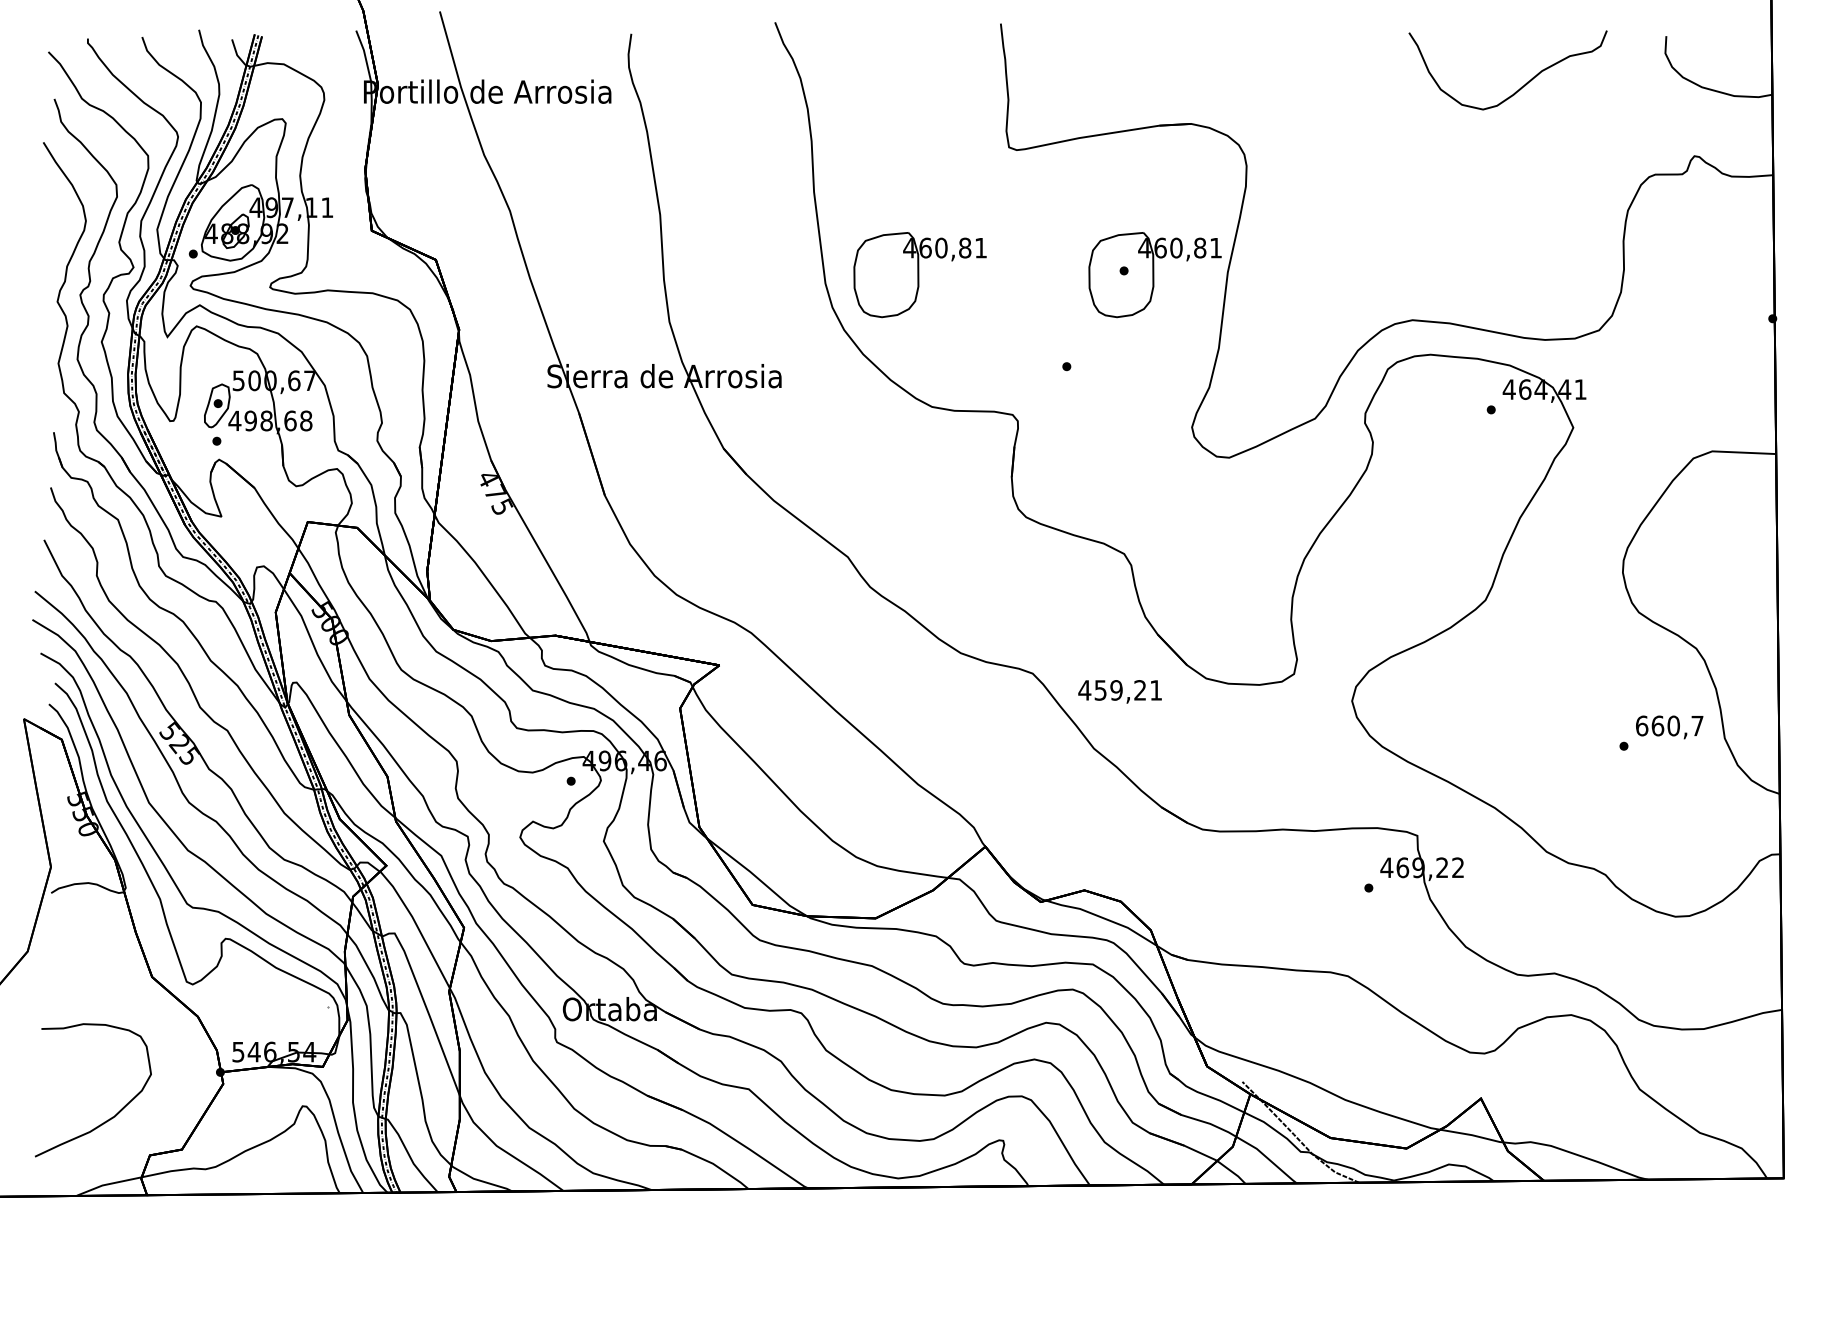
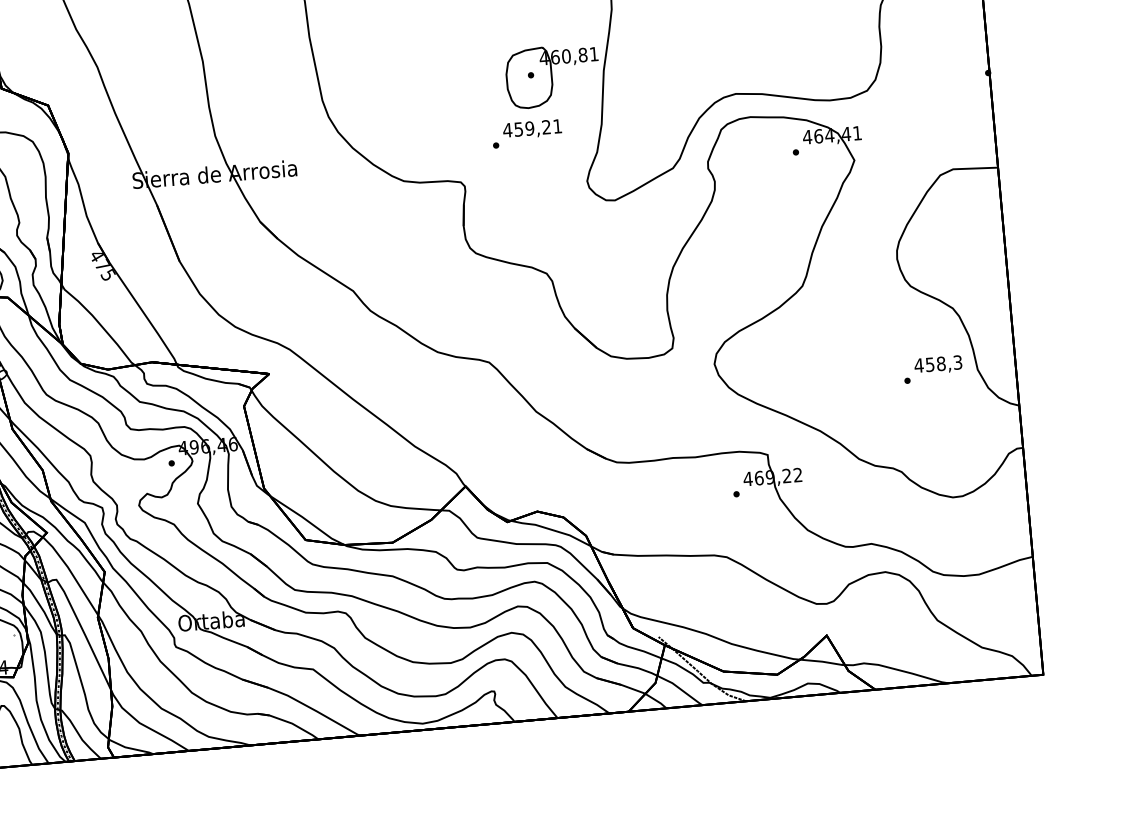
part: (919, 275) -> (387, 89), removed
text: (1119, 691) -> (532, 129), moved
text: (1669, 725) -> (938, 363), 660,7 -> 458,3

